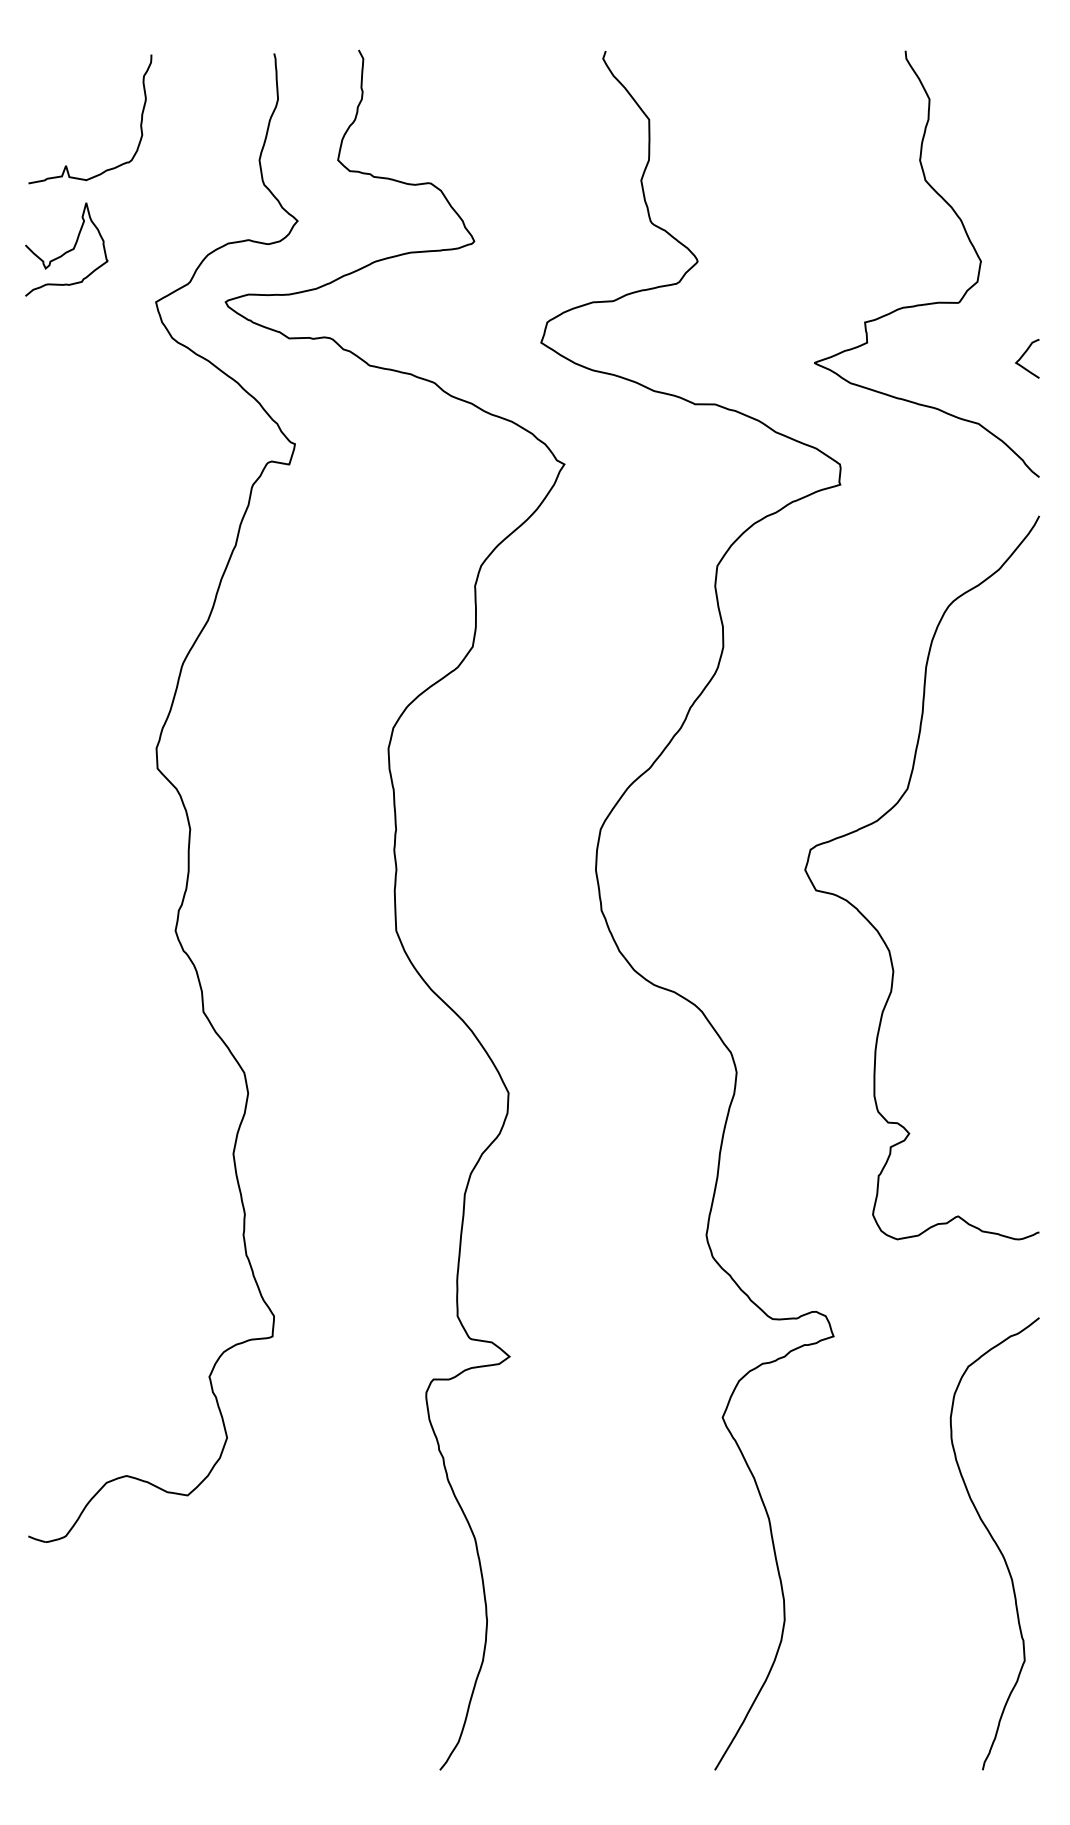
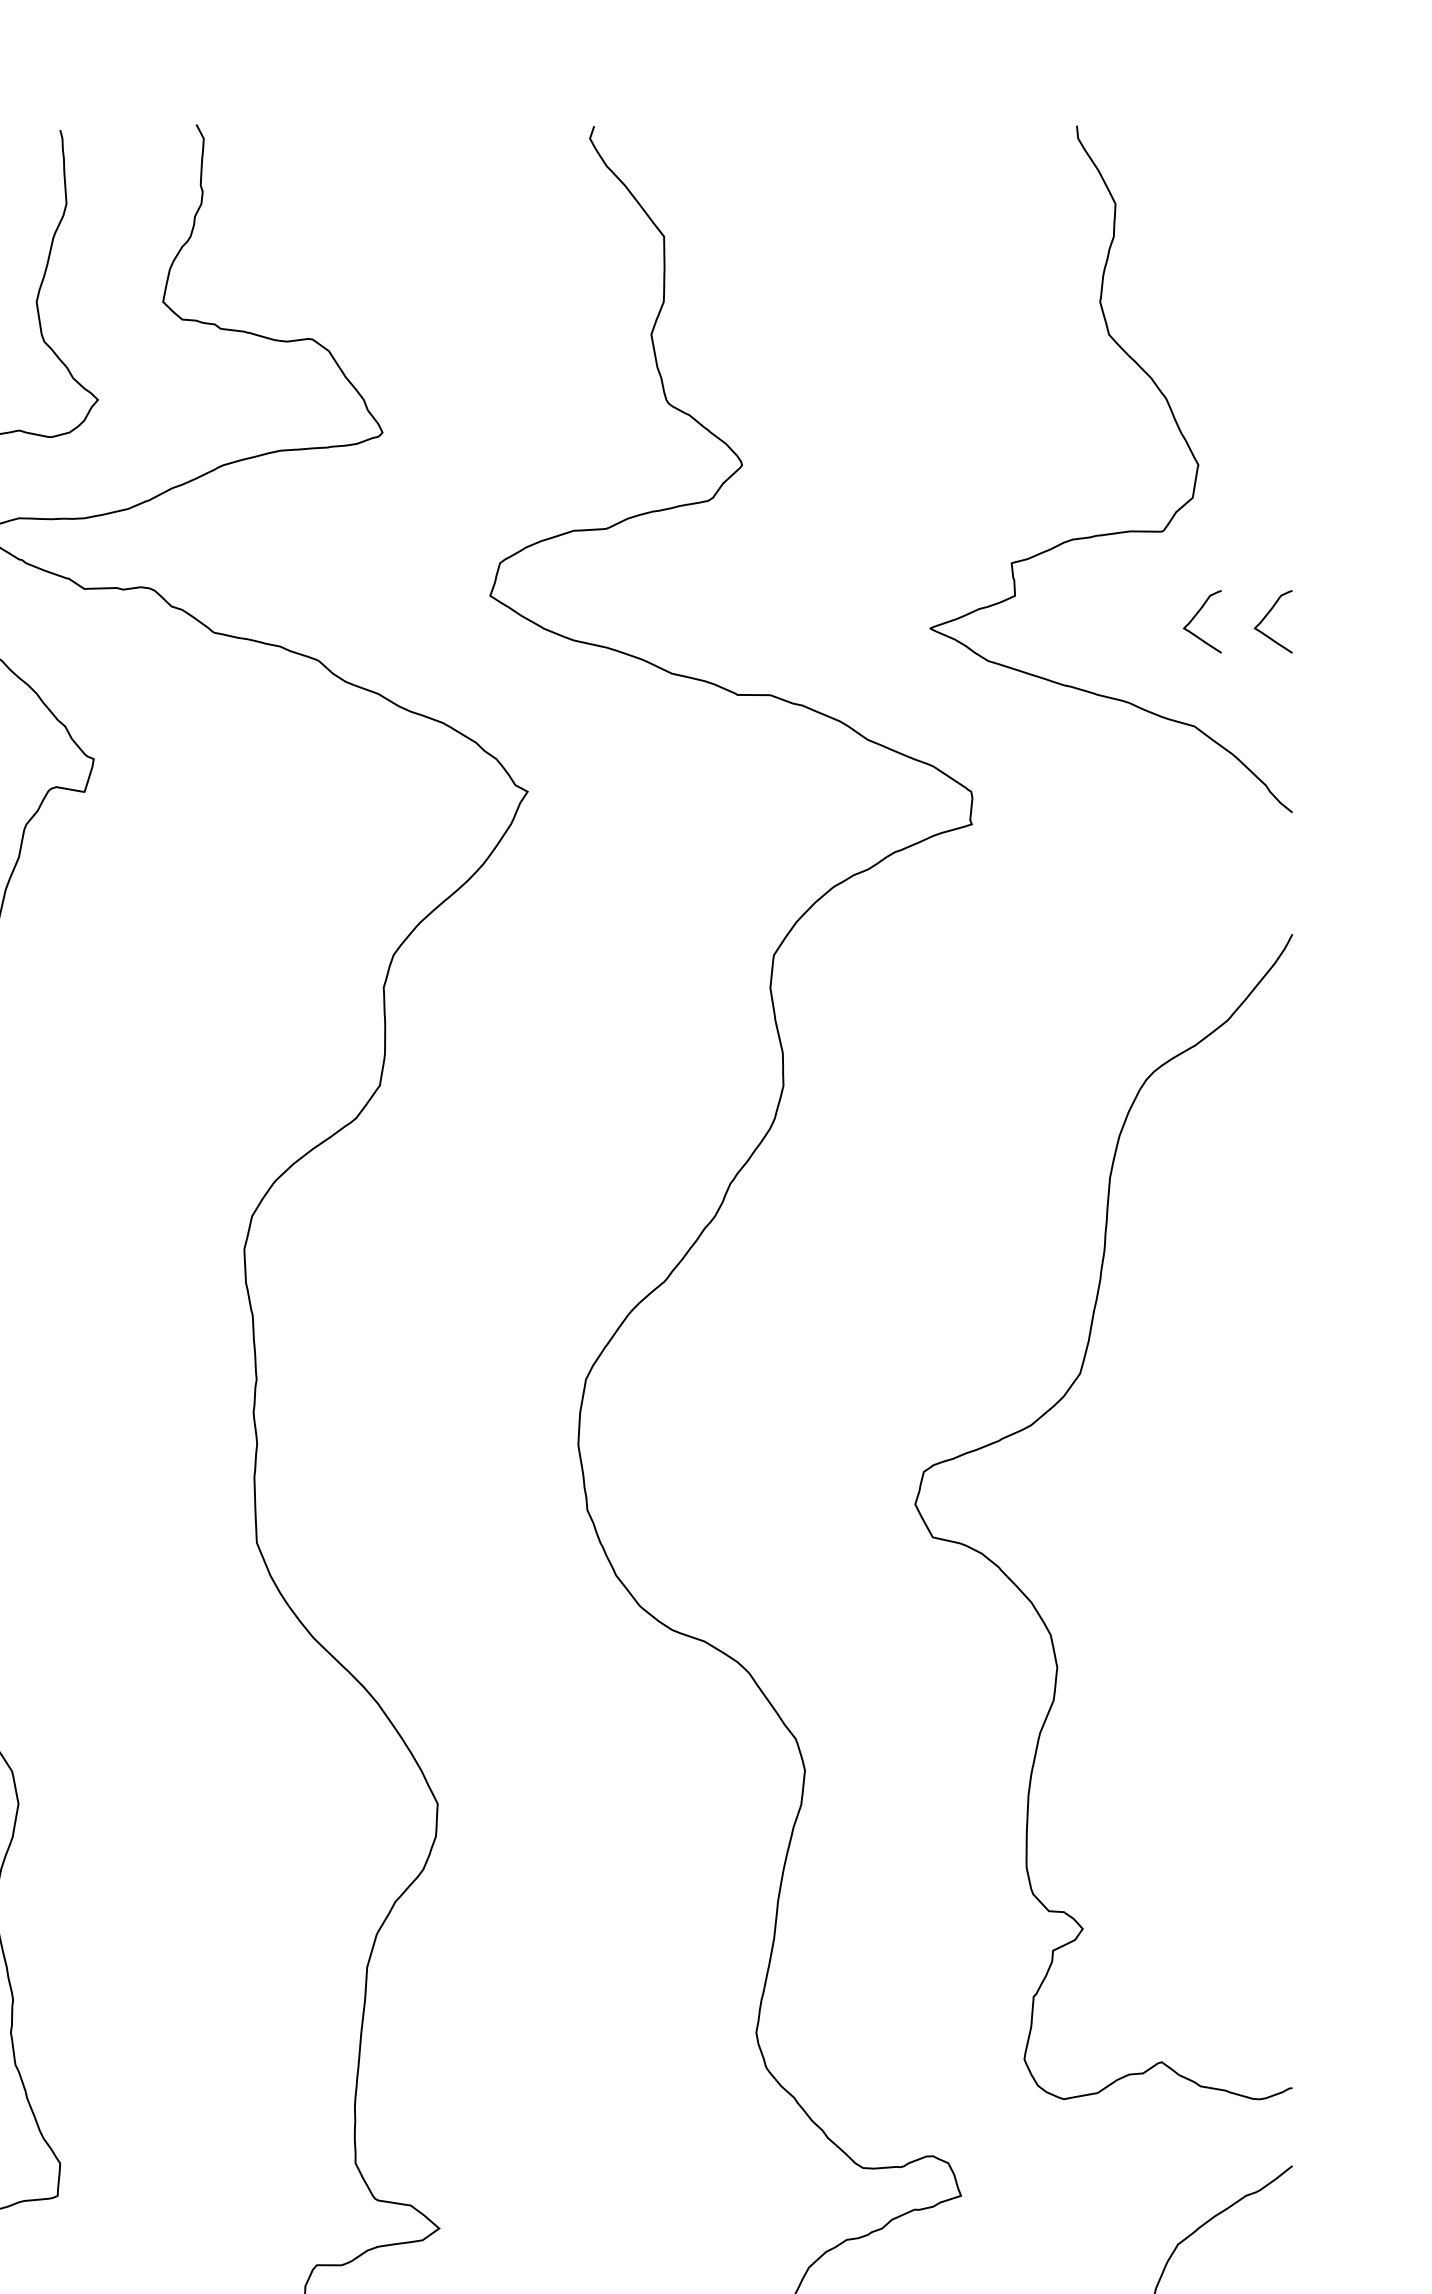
curve: (979, 356) -> (1195, 618), added
curve: (870, 921) -> (1020, 1587), moved

